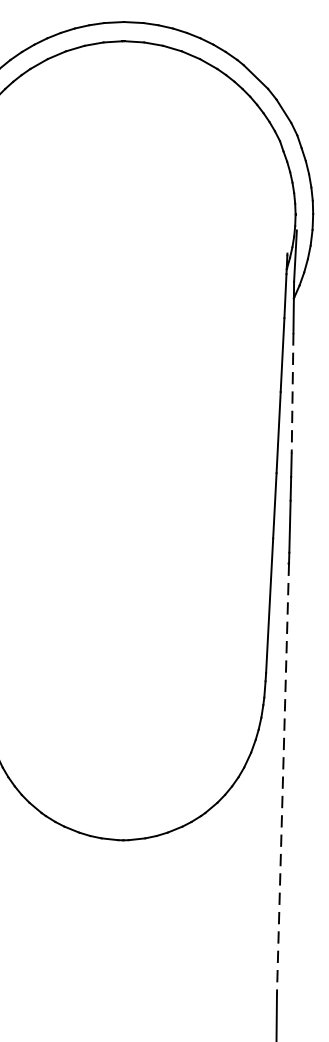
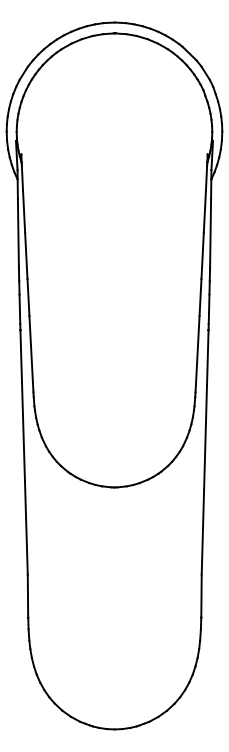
line: (292, 395) -> (210, 234), dashed -> solid
line: (283, 780) -> (205, 453), dashed -> solid

